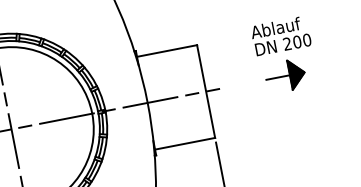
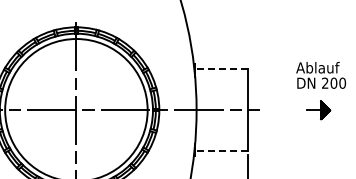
line: (166, 51) -> (221, 69), solid -> dashed
part: (285, 76) -> (318, 110), size x0.7
line: (184, 144) -> (221, 151), solid -> dashed

